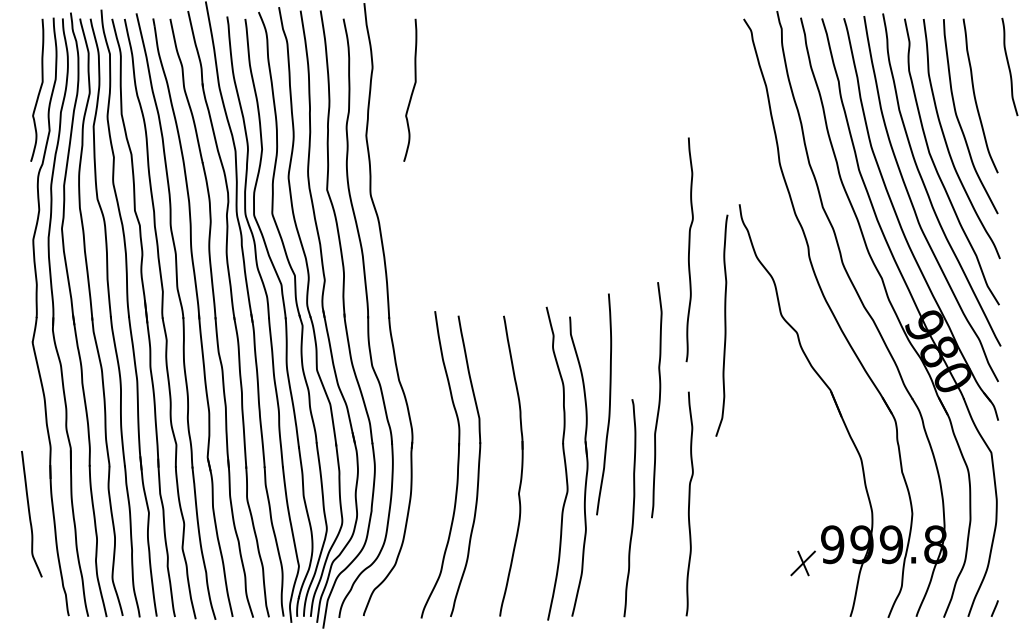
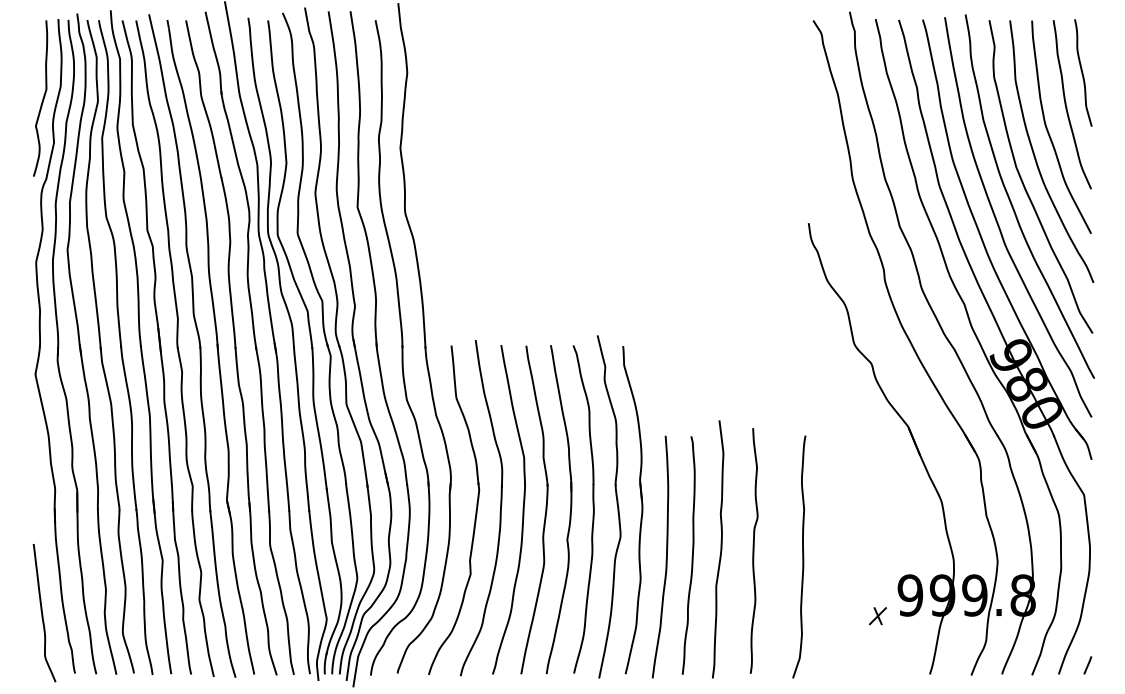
curve: (1010, 66) -> (1083, 72), moved
curve: (412, 90) -> (450, 98), removed
curve: (689, 249) -> (753, 272), removed
curve: (724, 325) -> (802, 556), moved
curve: (658, 400) -> (720, 549), moved
curve: (608, 406) -> (665, 559), moved
part: (541, 464) -> (592, 507), added
part: (434, 466) -> (475, 510), added
part: (498, 466) -> (545, 509), added
curve: (30, 515) -> (43, 614), moved
part: (802, 563) -> (877, 616), size x0.62

